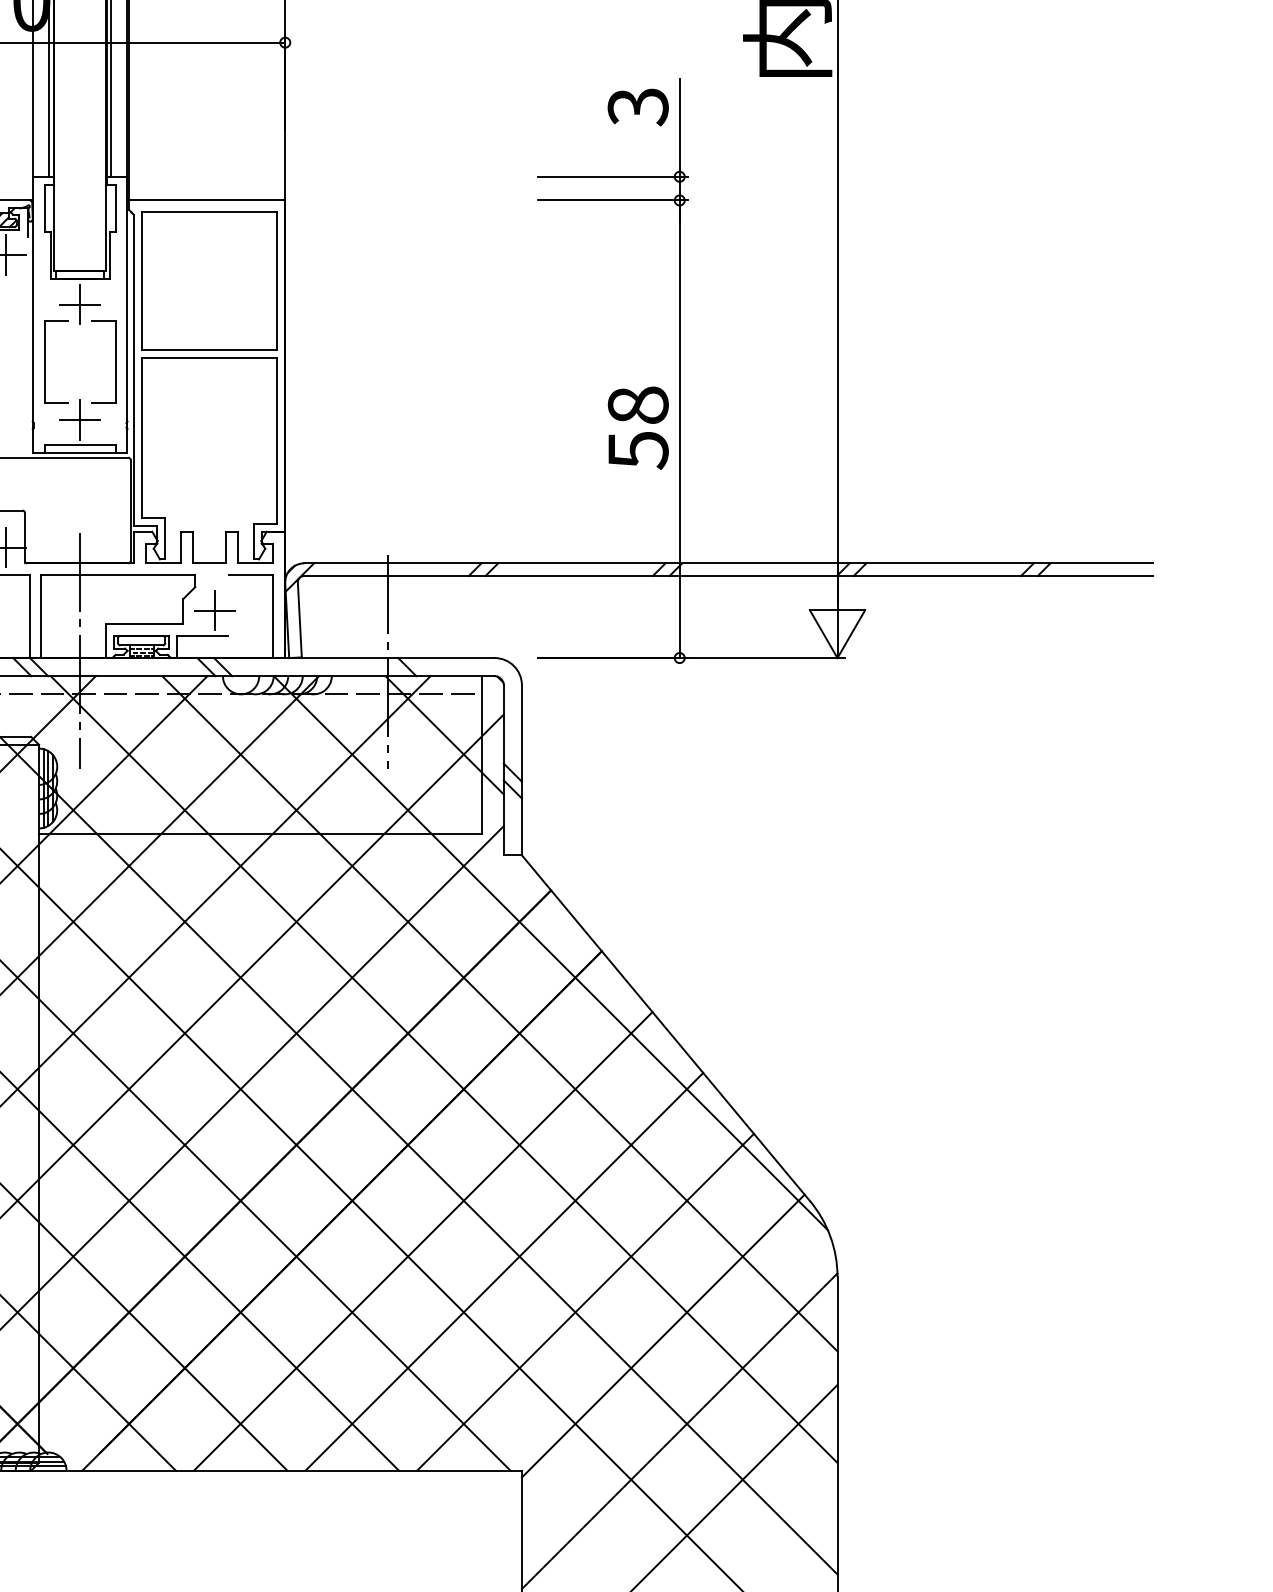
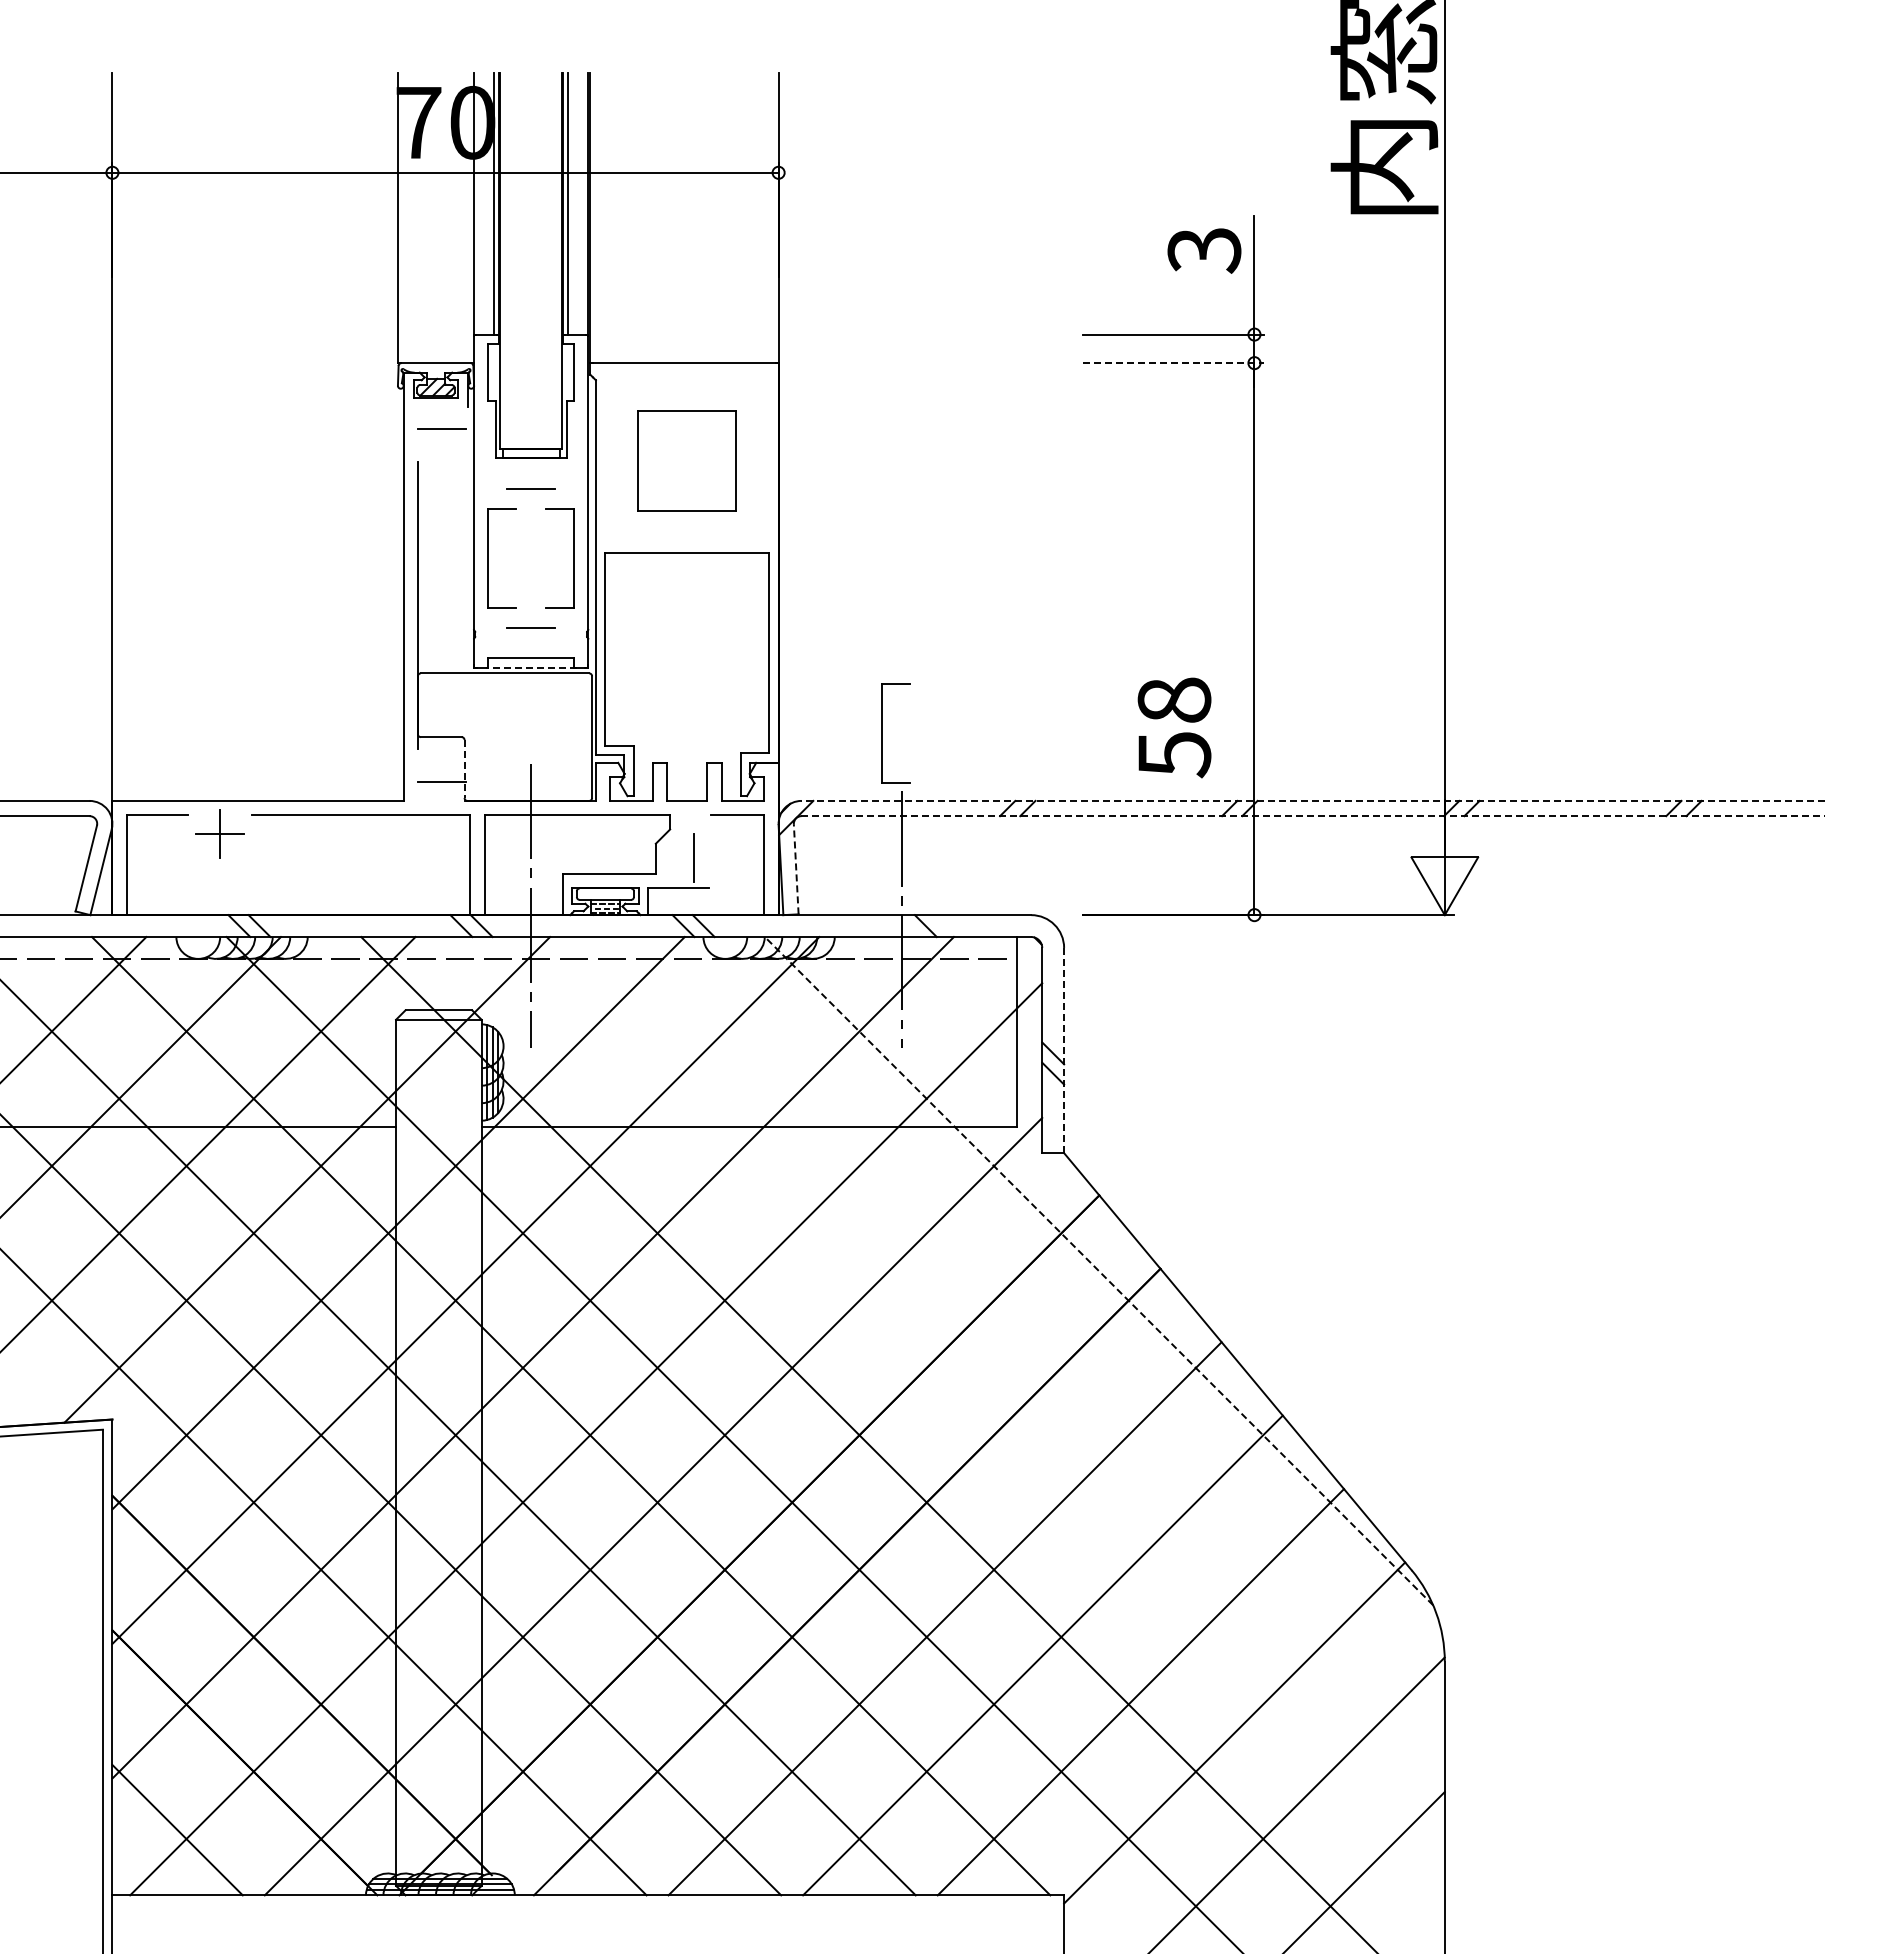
line: (613, 200) -> (1174, 363), solid -> dashed
line: (5, 254) -> (441, 428), removed
part: (208, 281) -> (686, 460), size x0.6
line: (80, 304) -> (531, 488), removed
line: (80, 419) -> (531, 627), removed
text: (638, 427) -> (1174, 727), moved
line: (80, 452) -> (531, 667), solid -> dashed
part: (371, 507) -> (882, 733), added
line: (24, 537) -> (464, 769), solid -> dashed
line: (5, 547) -> (441, 781), removed
line: (727, 563) -> (1312, 800), solid -> dashed
line: (728, 576) -> (1313, 816), solid -> dashed
line: (214, 611) -> (693, 858), removed
line: (300, 619) -> (796, 868), solid -> dashed
line: (444, 735) -> (970, 1008), removed
line: (522, 770) -> (1064, 1050), solid -> dashed
line: (551, 953) -> (1099, 1271), solid -> dashed
line: (499, 1014) -> (1037, 1344), removed
line: (443, 1069) -> (969, 1411), removed

